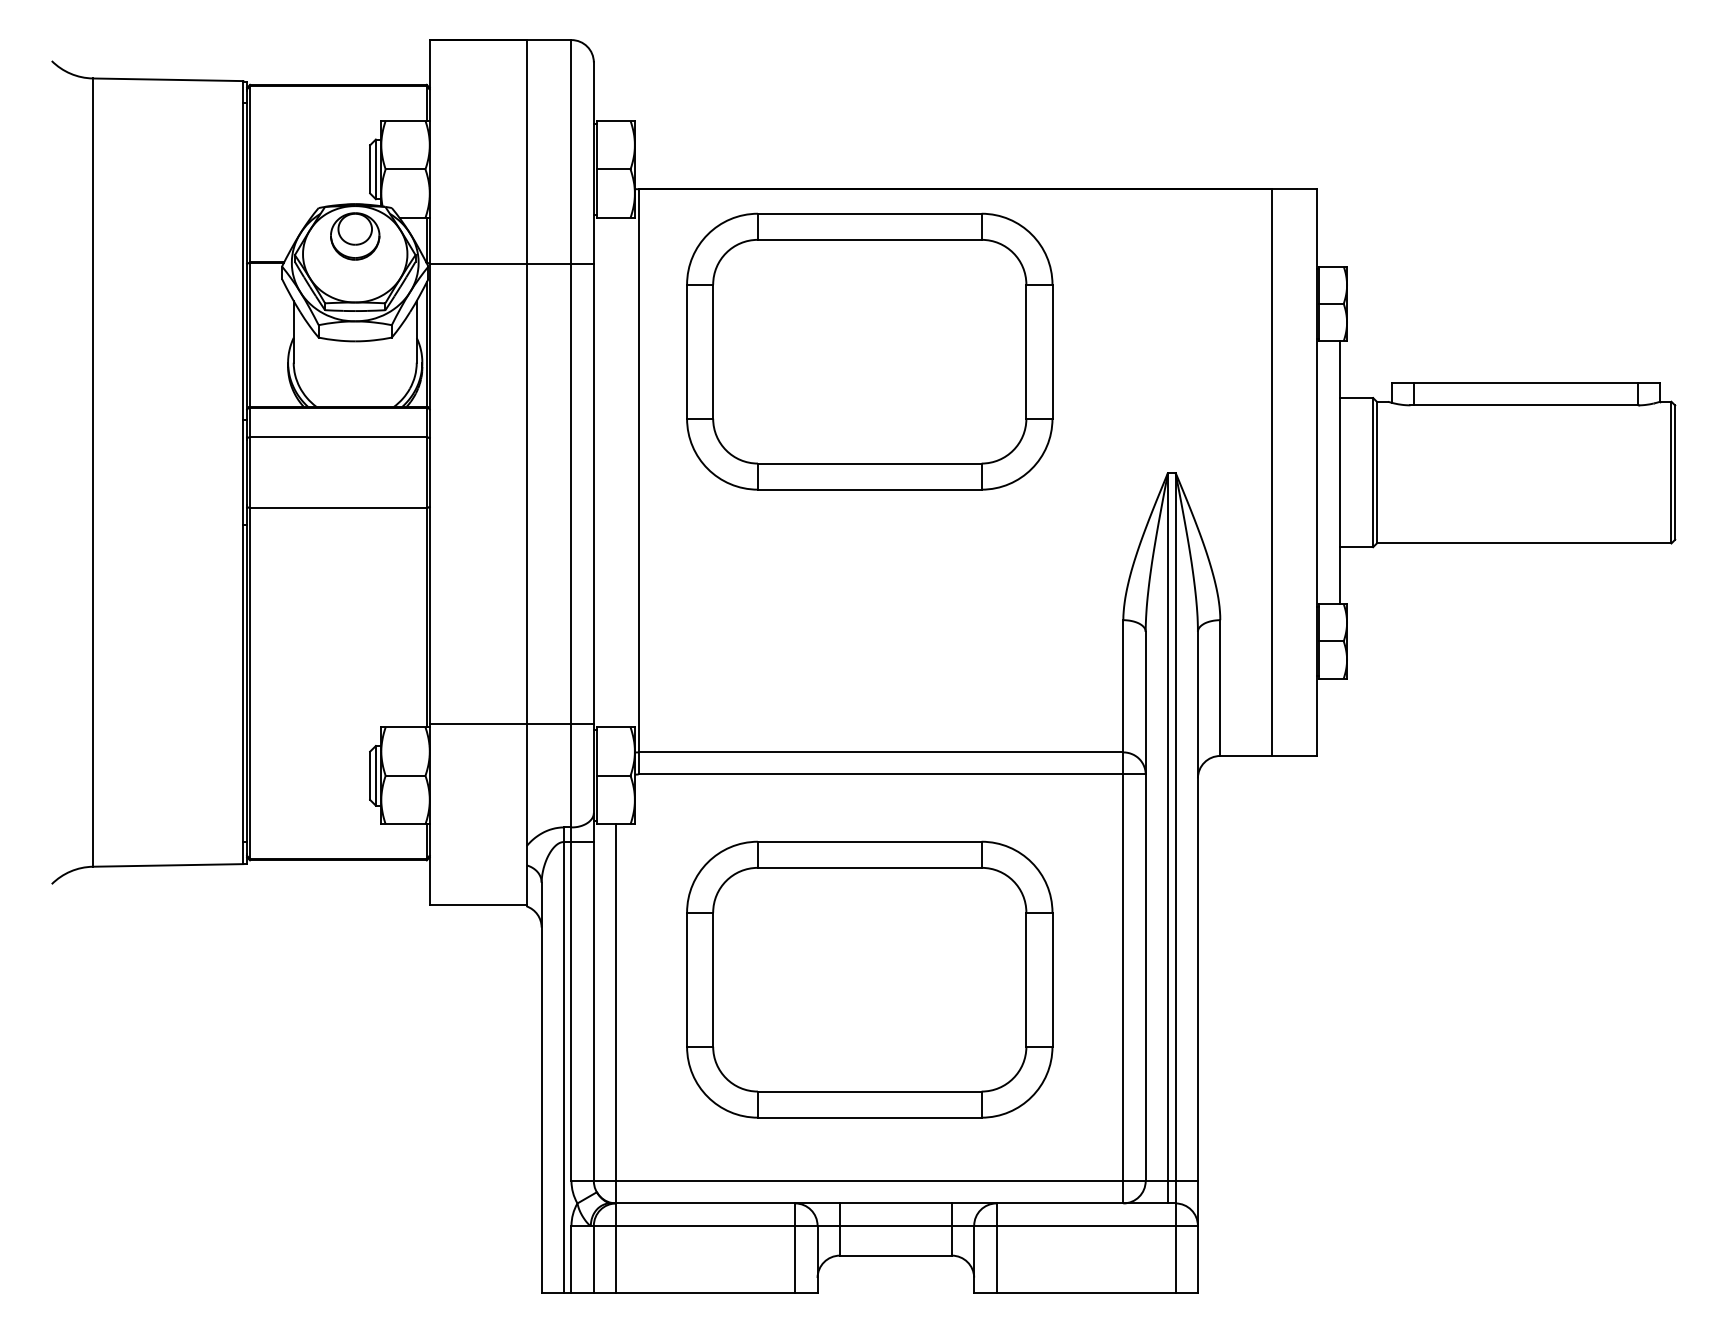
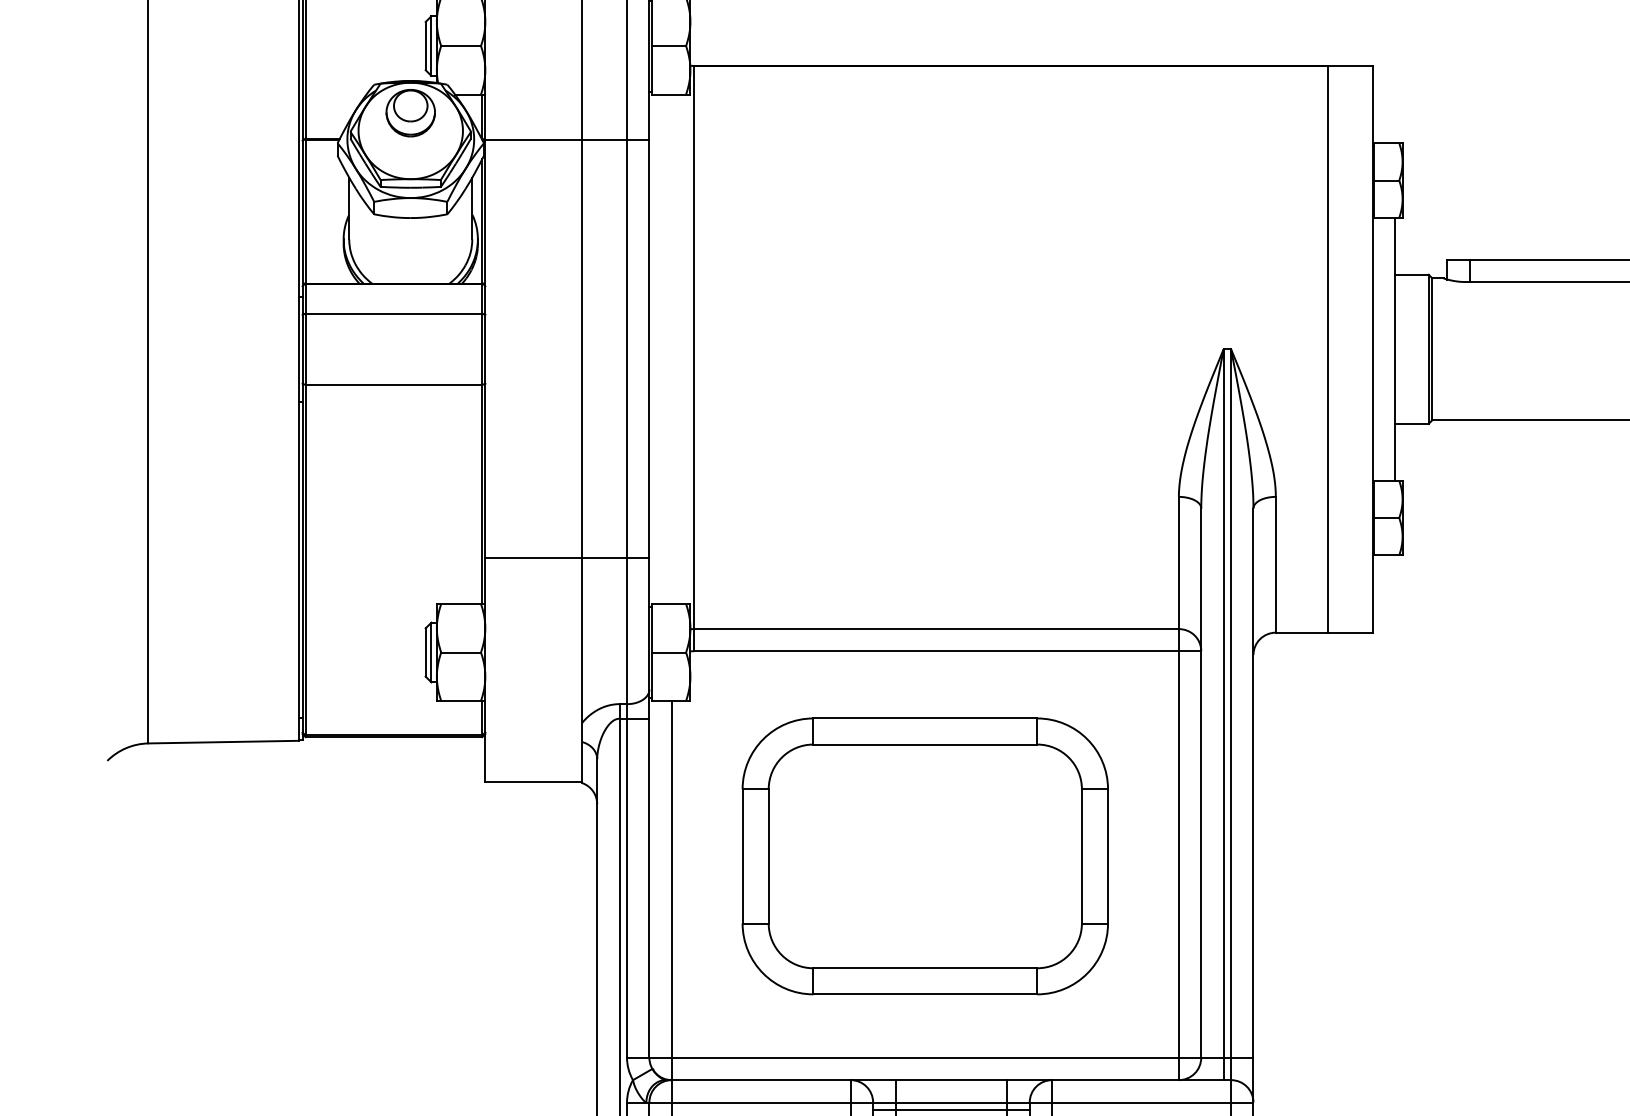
part: (869, 351) -> (925, 228), removed
line: (511, 724) -> (567, 558), moved
line: (895, 1233) -> (951, 1110), added

